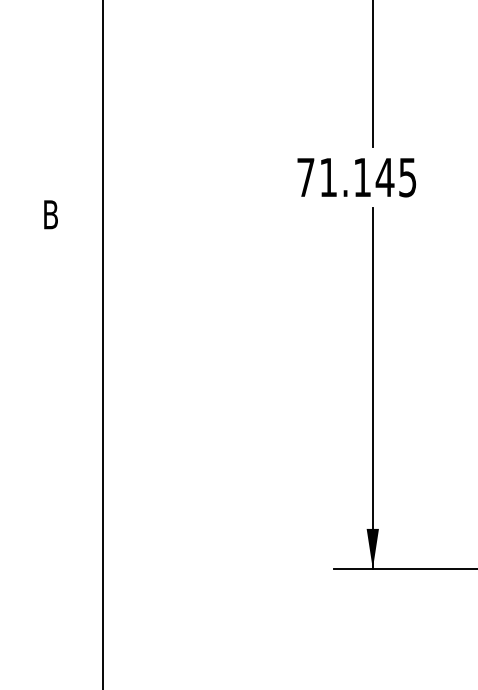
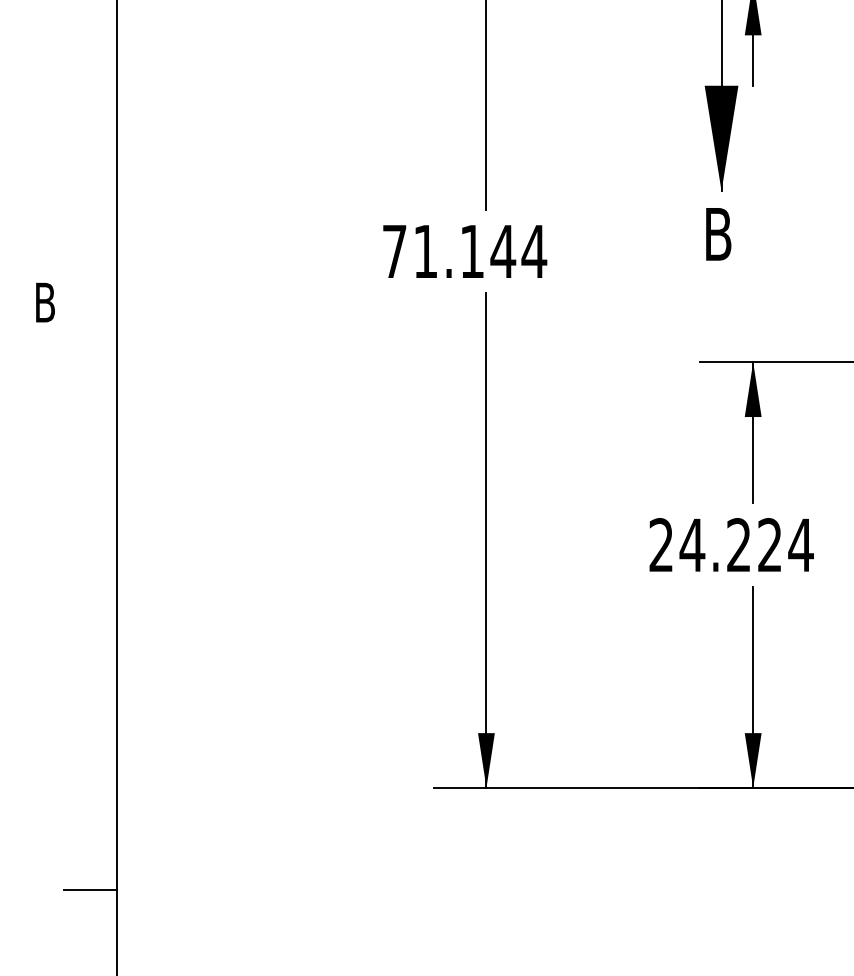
text: (407, 177) -> (534, 251), 71.145 -> 71.144
line: (83, 643) -> (90, 889), added

